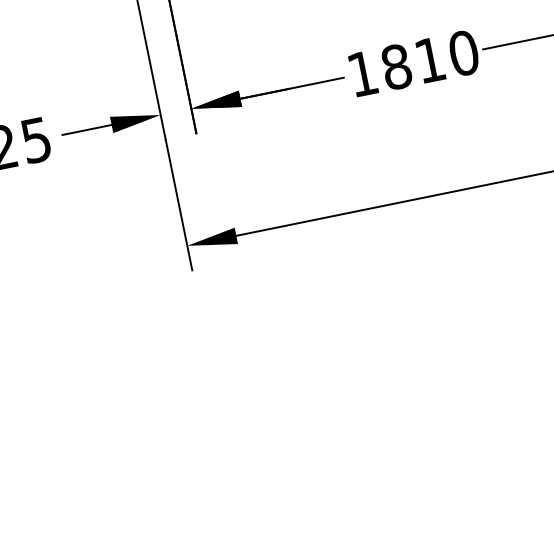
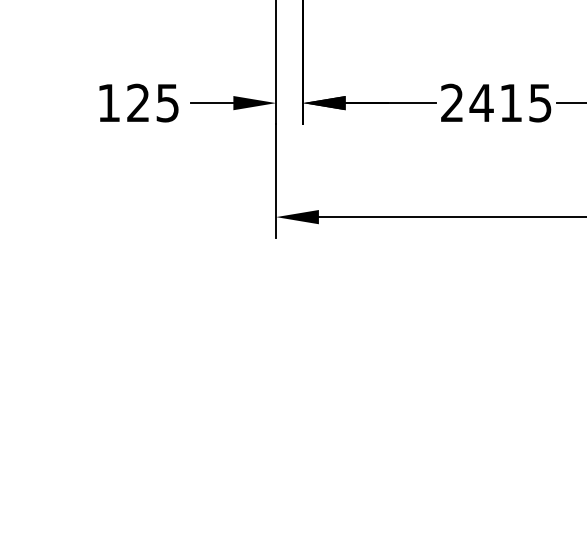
text: (413, 62) -> (496, 102), 1810 -> 2415

